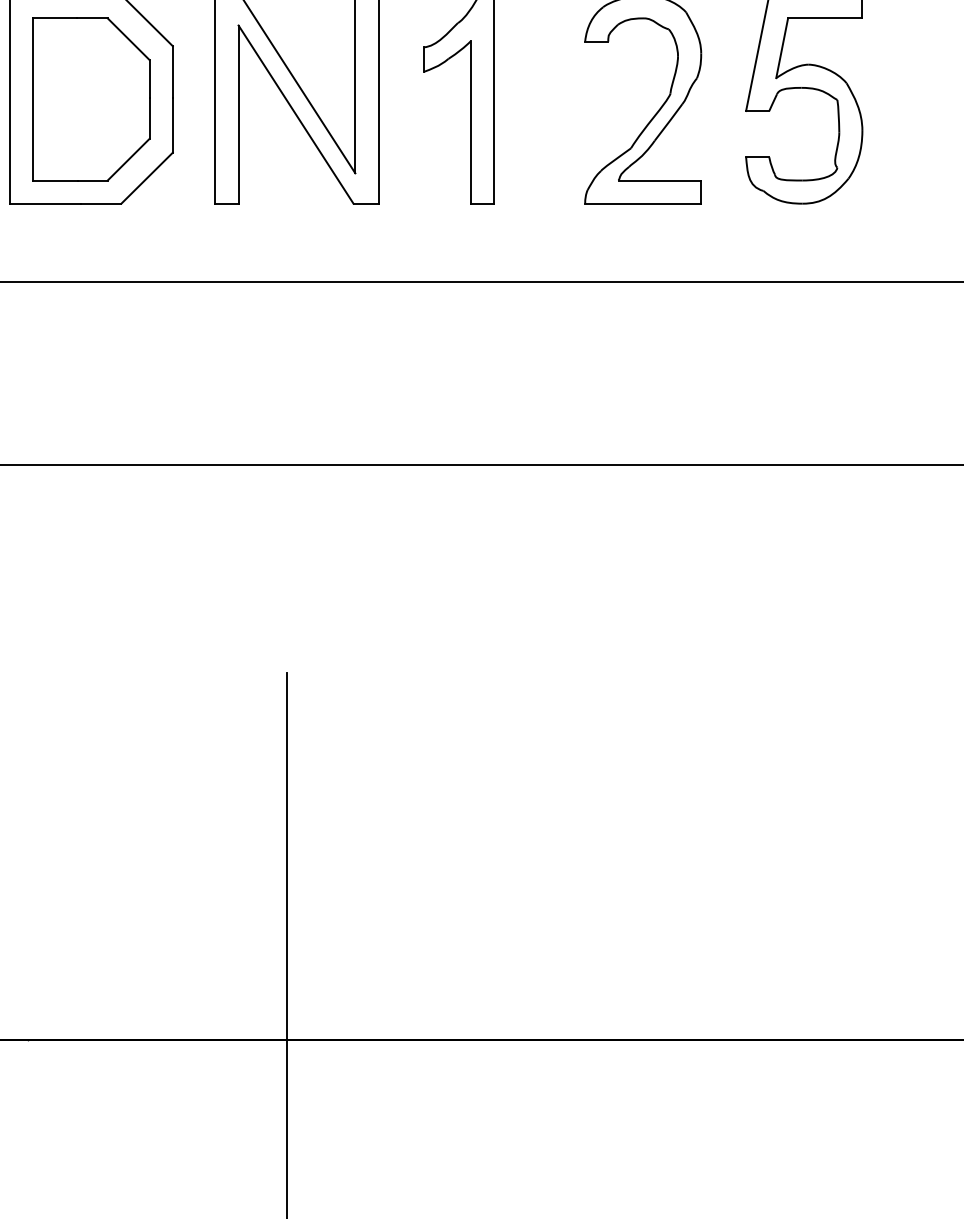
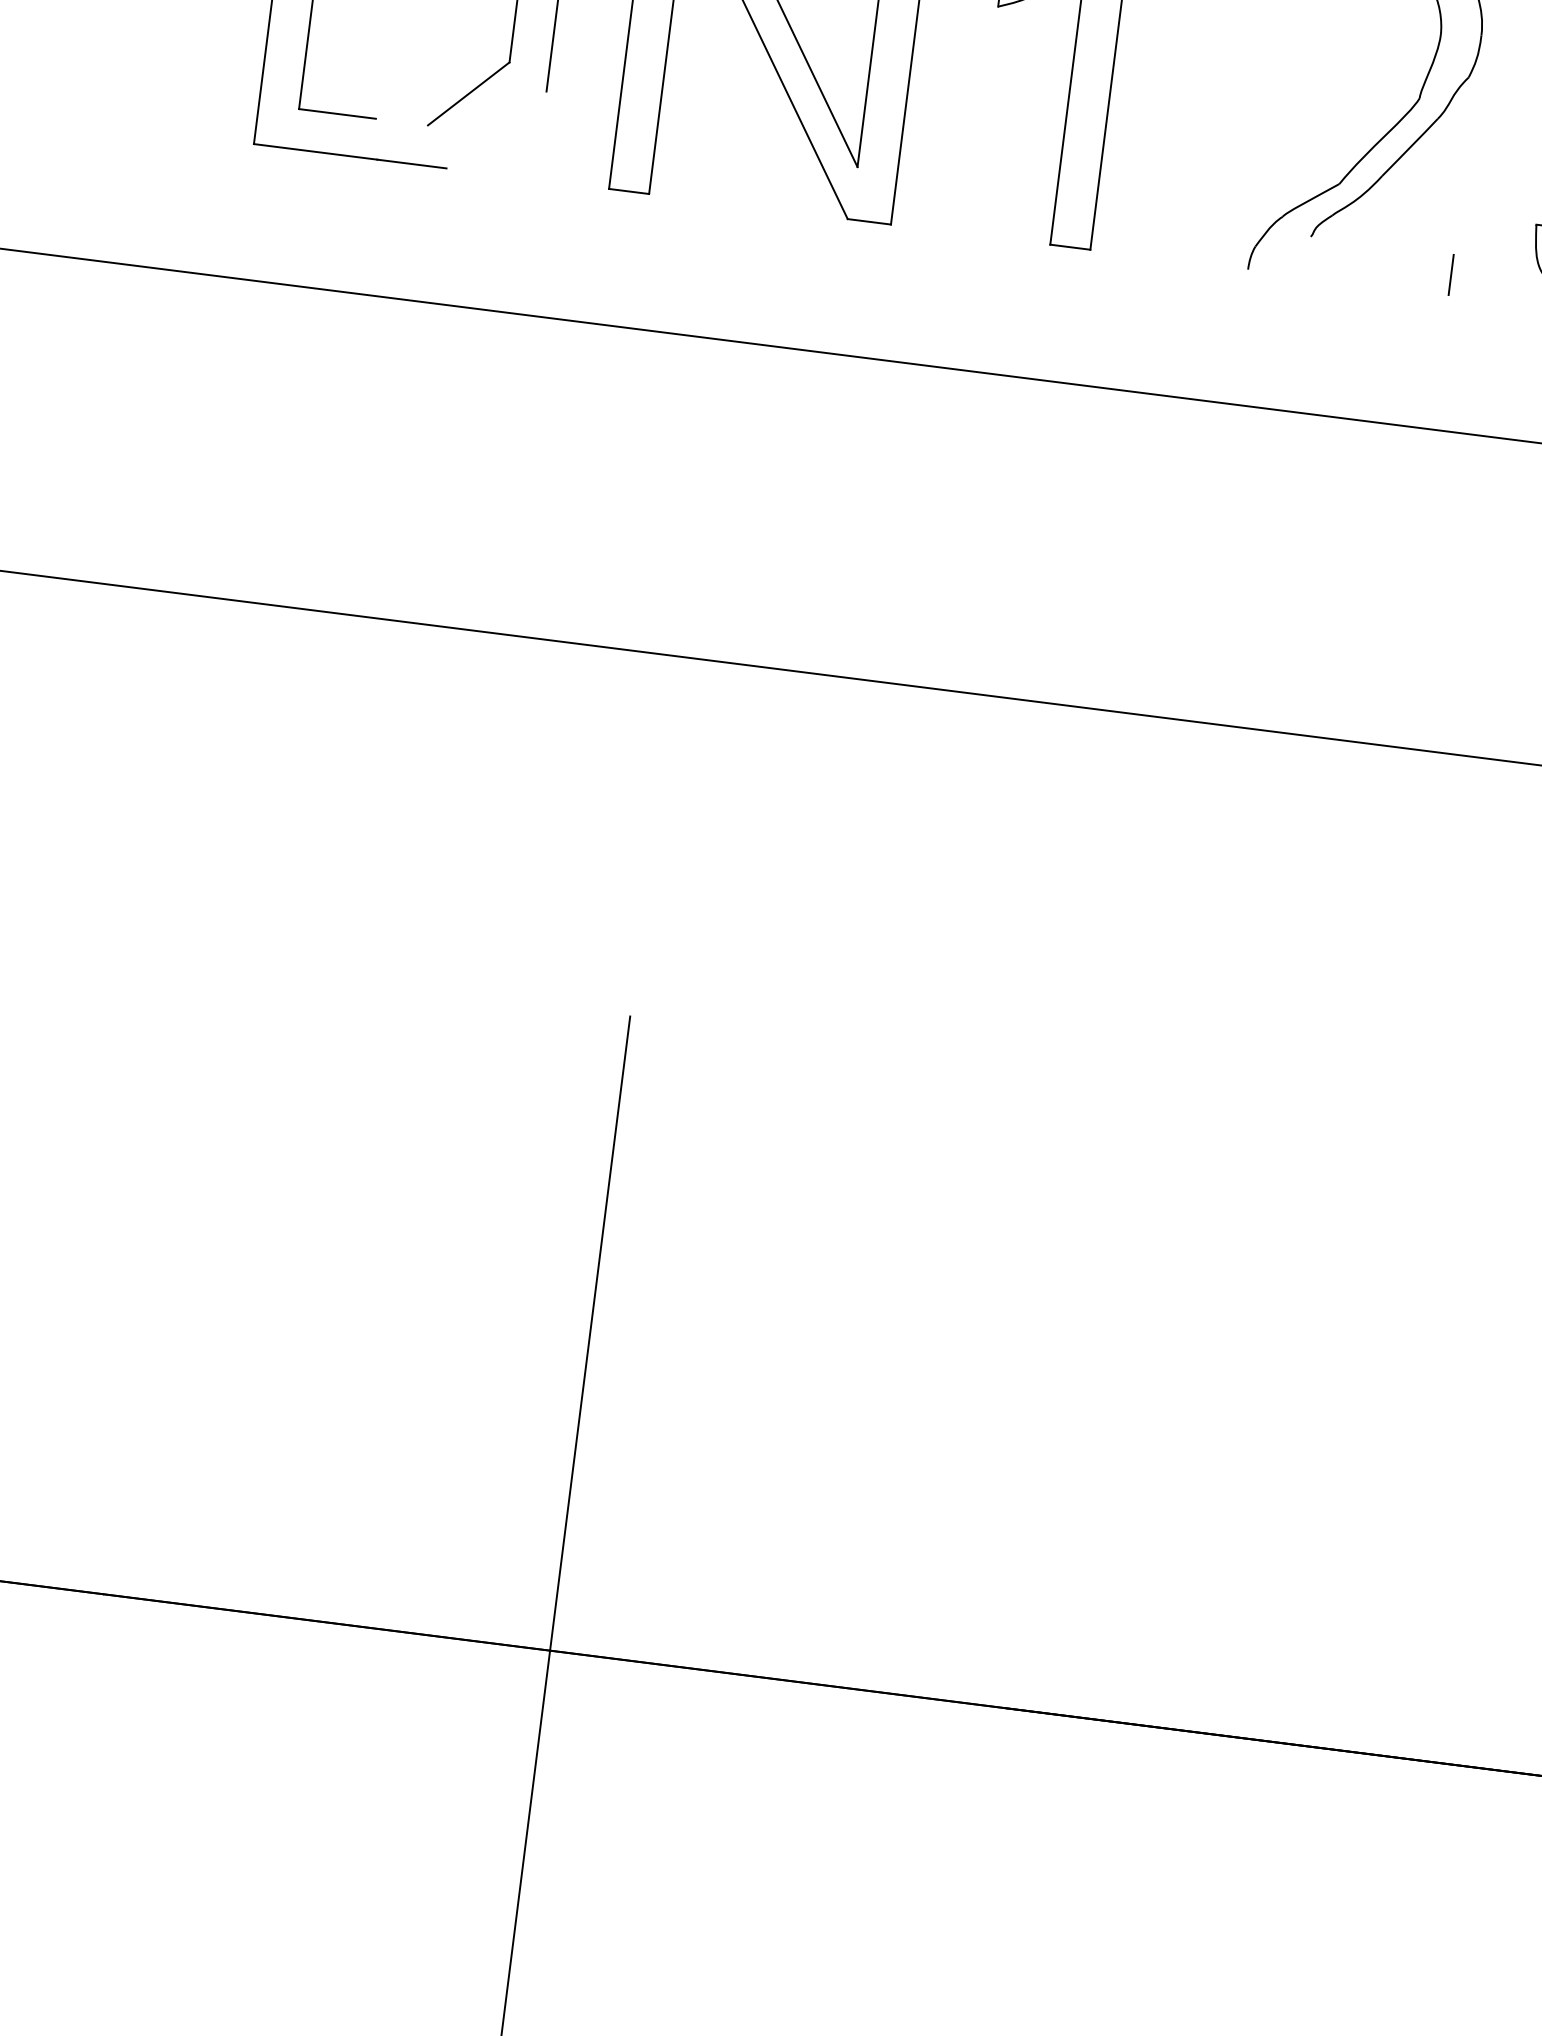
line: (146, 177) -> (495, 128), removed
line: (92, 180) -> (401, 122), removed
line: (659, 180) -> (1381, 245), removed
line: (643, 203) -> (1348, 282), removed

